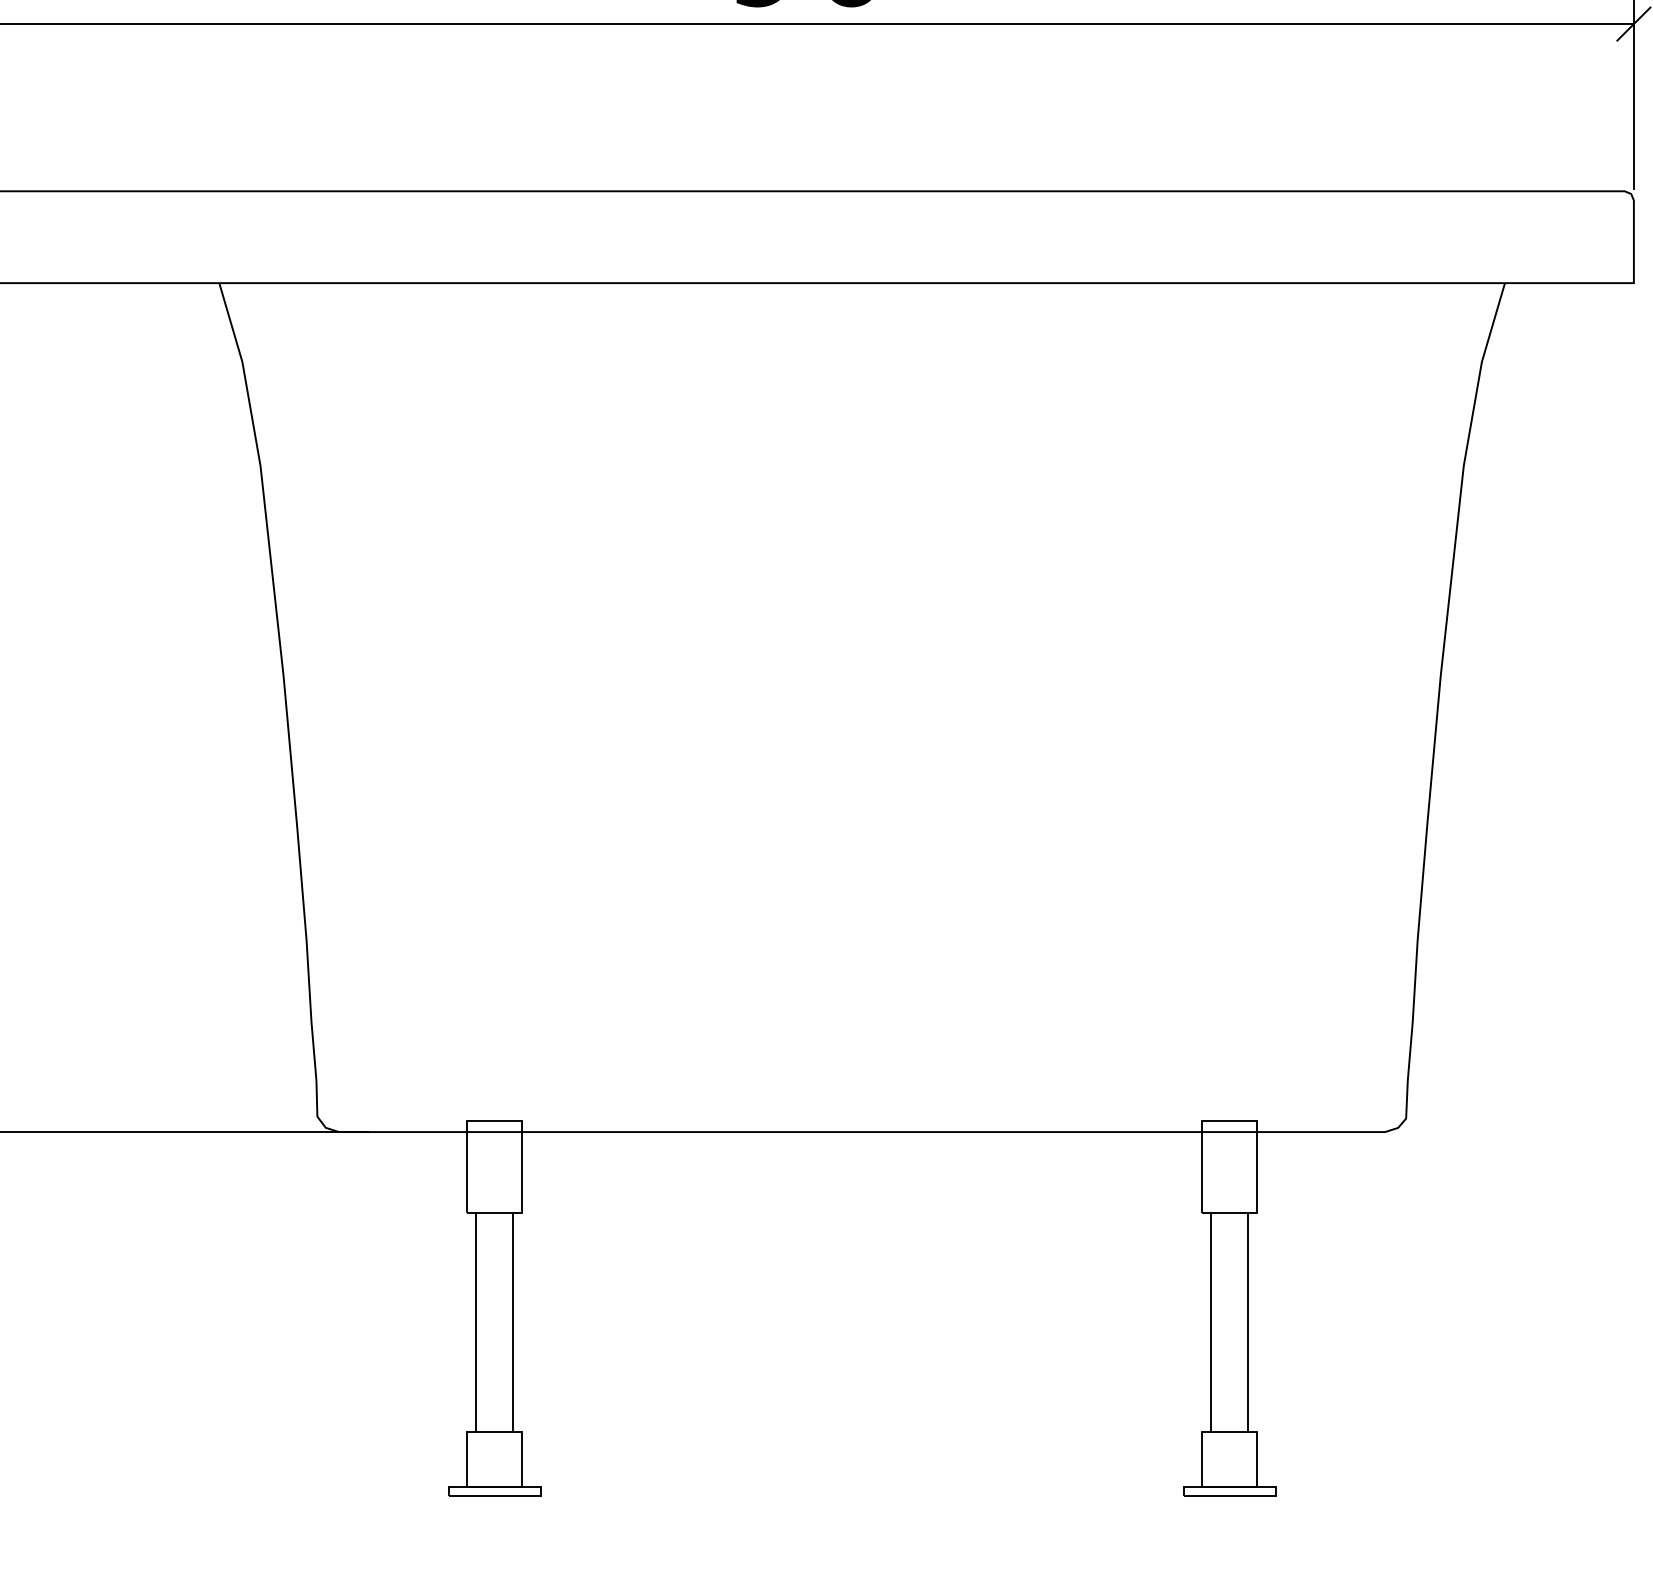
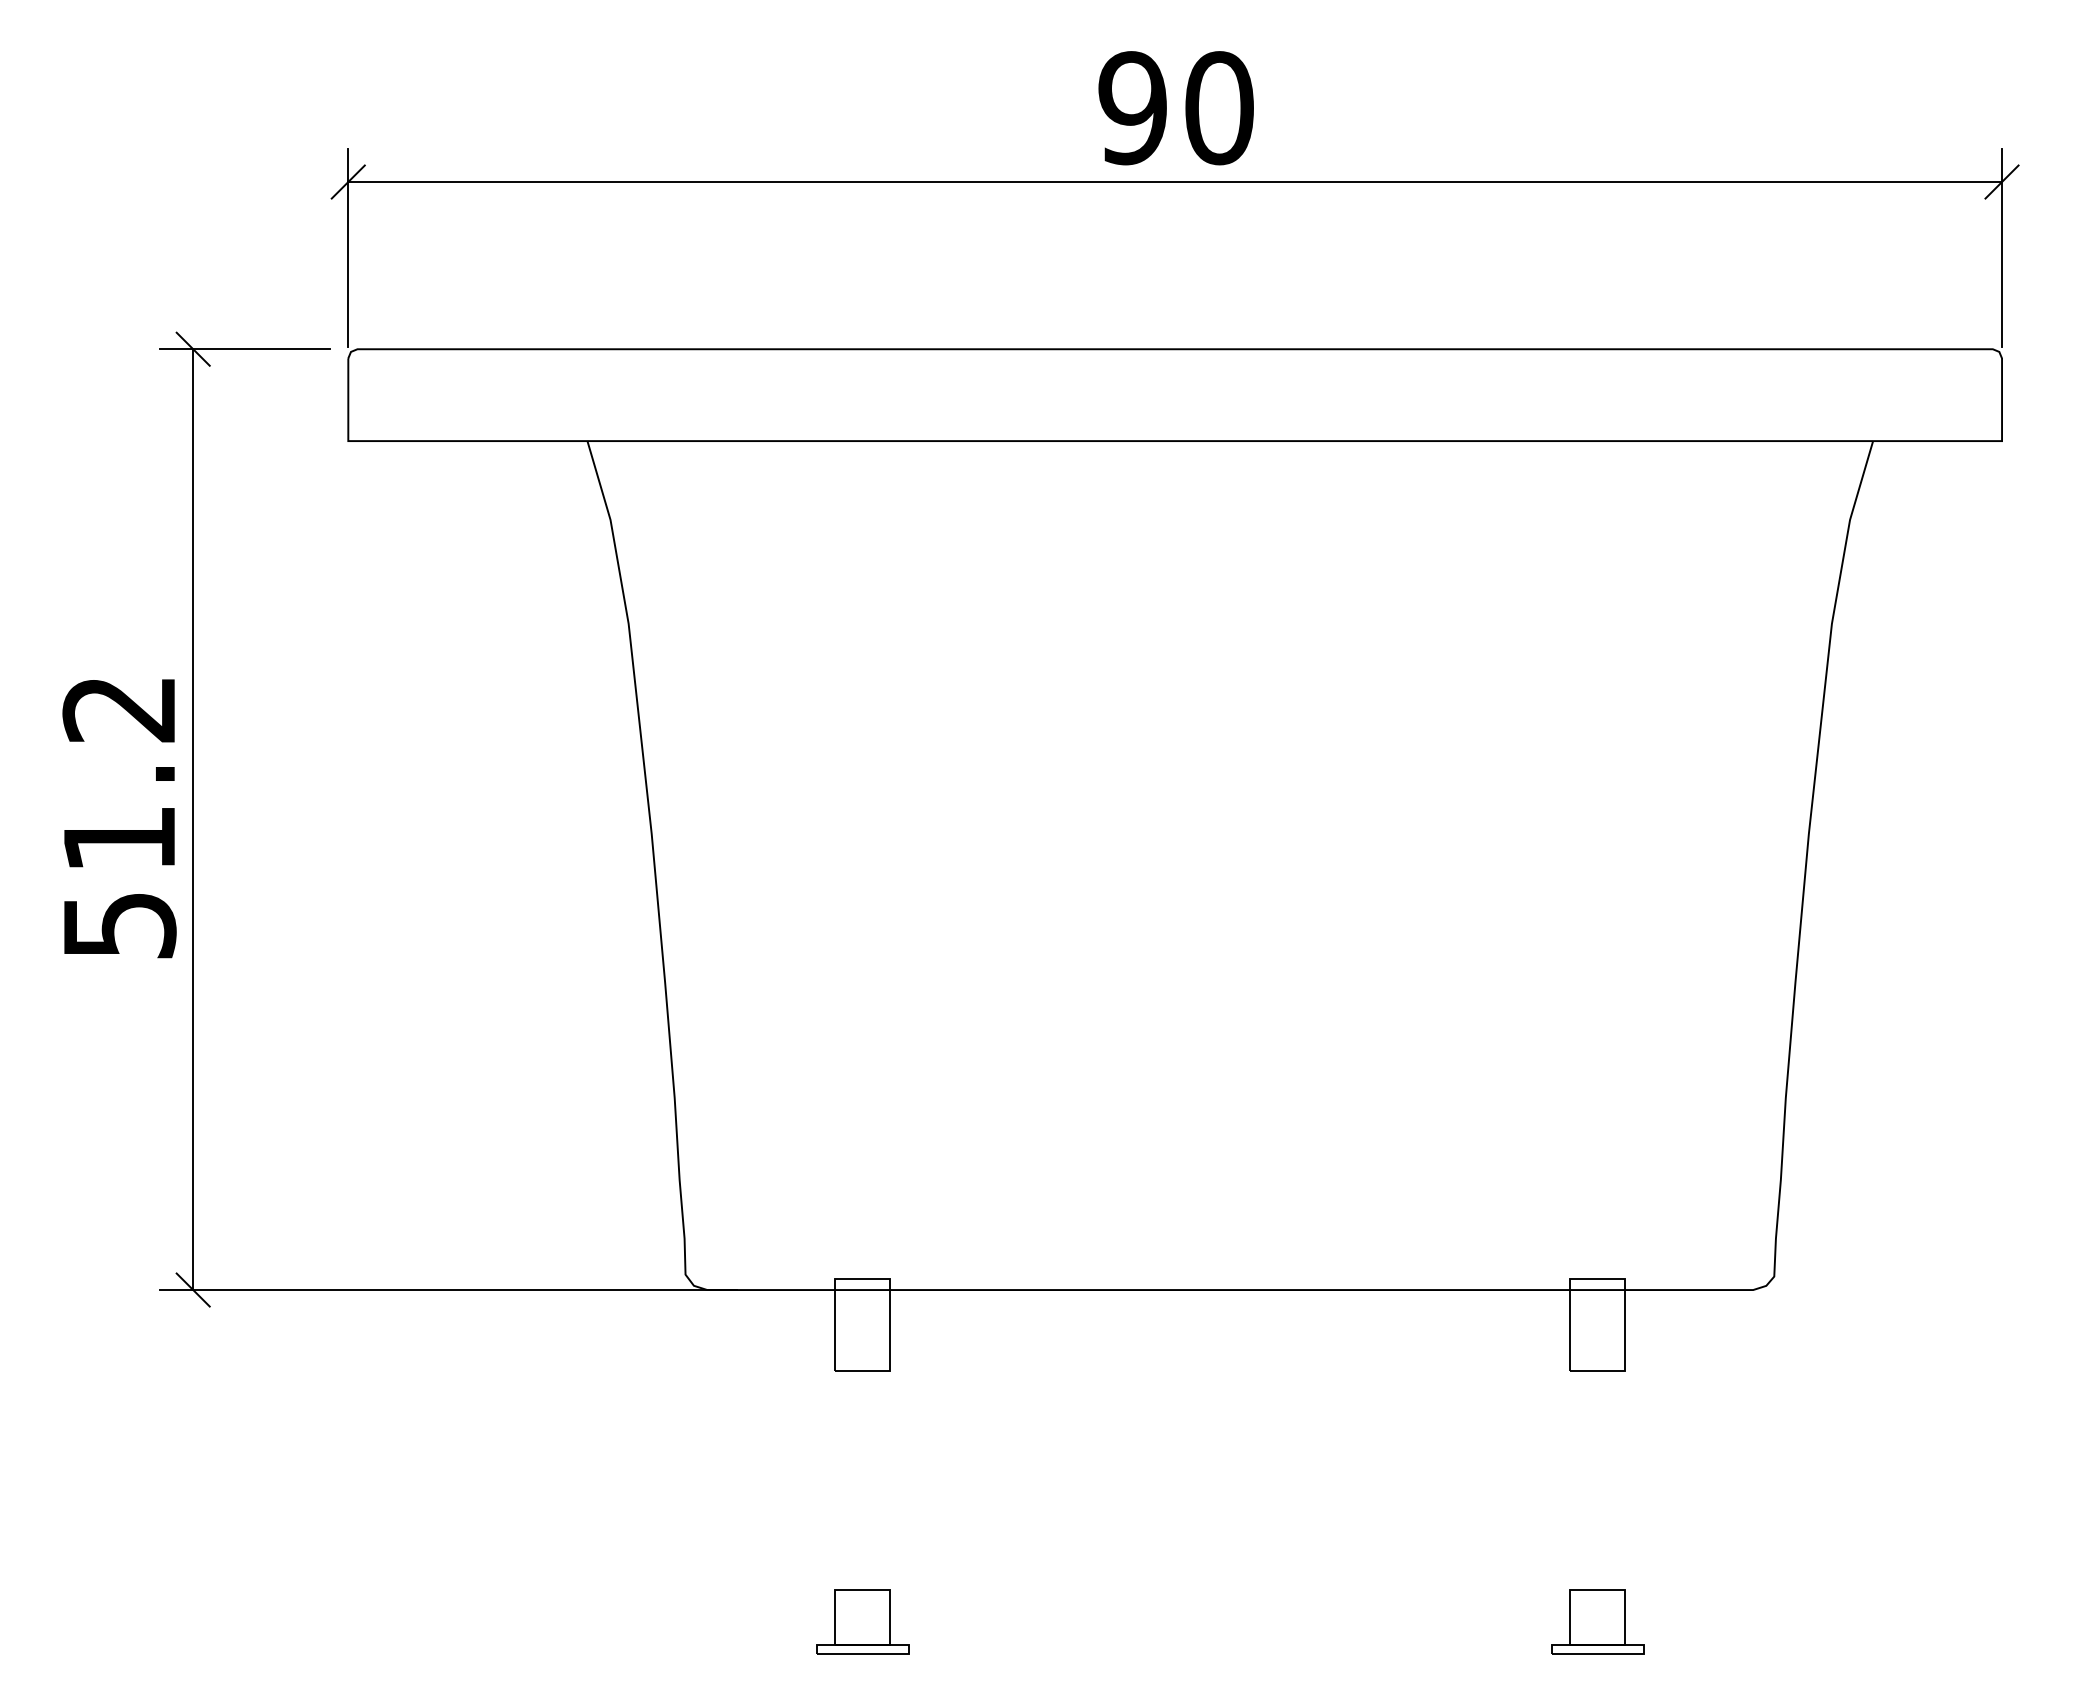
line: (476, 1322) -> (844, 1480), removed
line: (513, 1322) -> (881, 1480), removed
line: (1211, 1322) -> (1579, 1480), removed
line: (1248, 1322) -> (1616, 1480), removed

